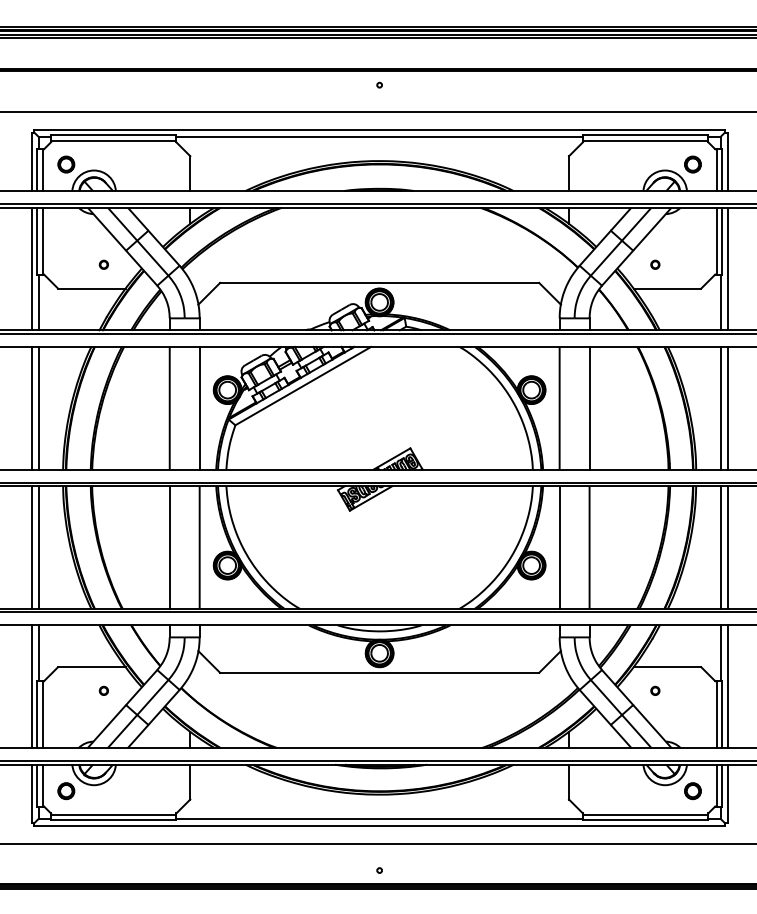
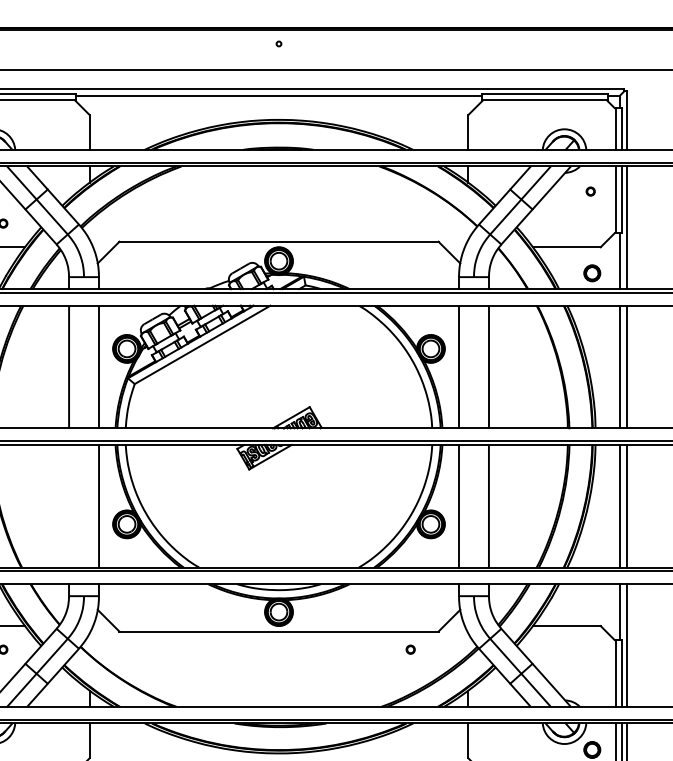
circle: (692, 164) -> (591, 273), moved
part: (655, 264) -> (590, 191), moved
line: (169, 547) -> (68, 506), removed
part: (655, 690) -> (410, 649), moved

